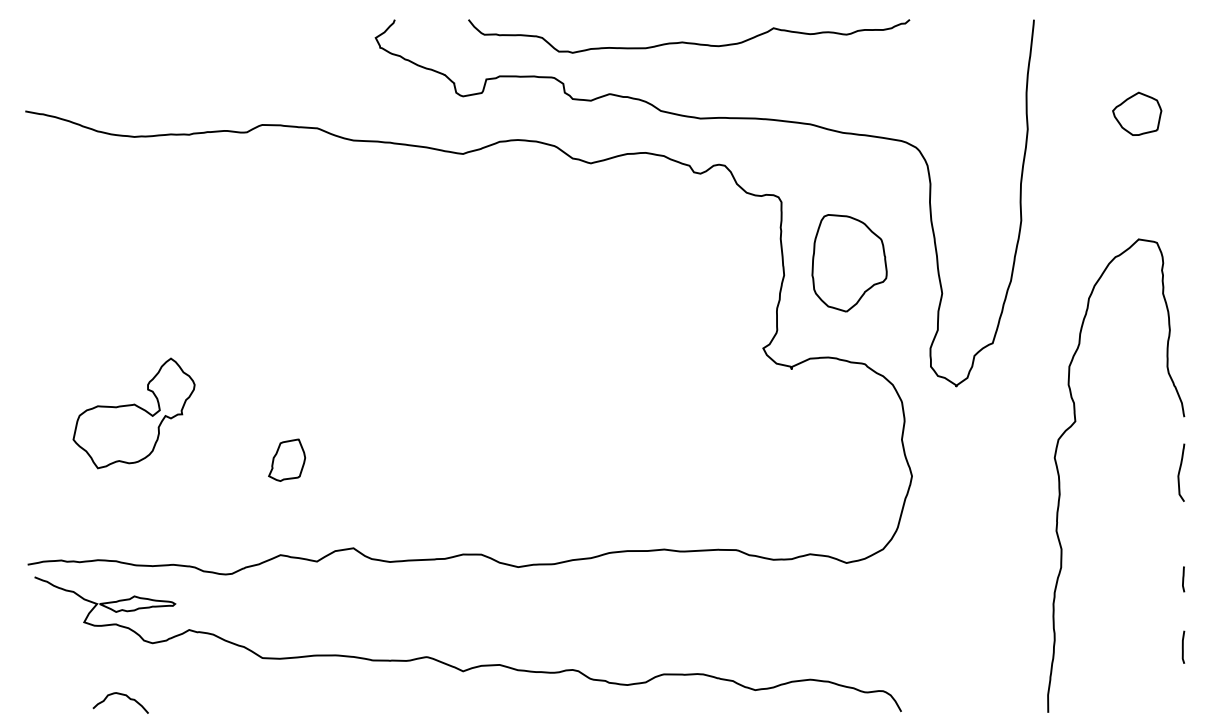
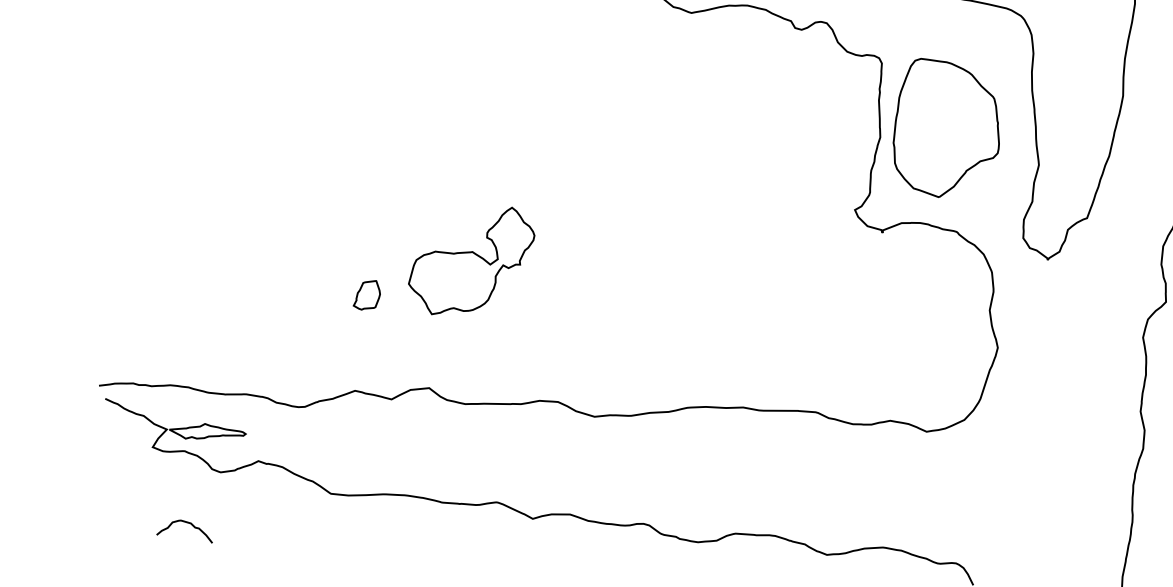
part: (849, 263) -> (947, 129), size x1.4
part: (133, 413) -> (471, 260), moved
part: (286, 459) -> (366, 294), size x0.7

